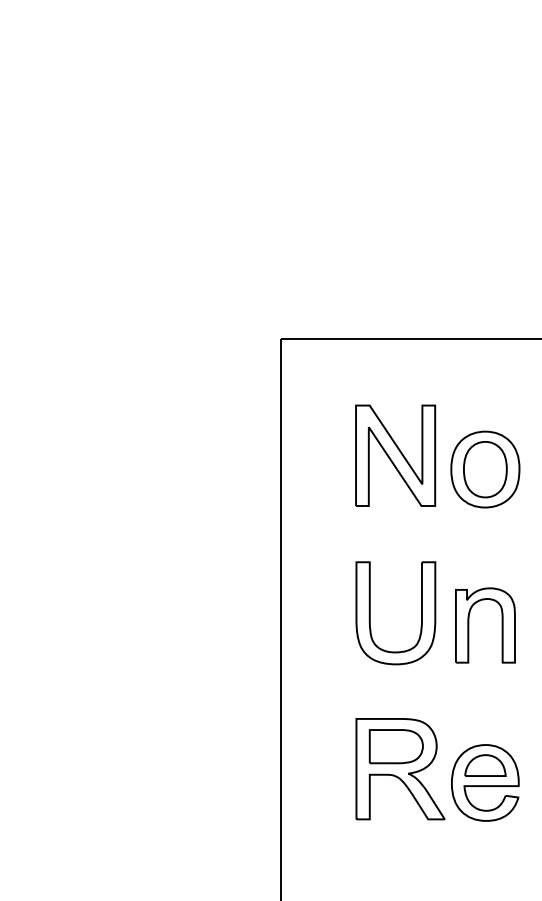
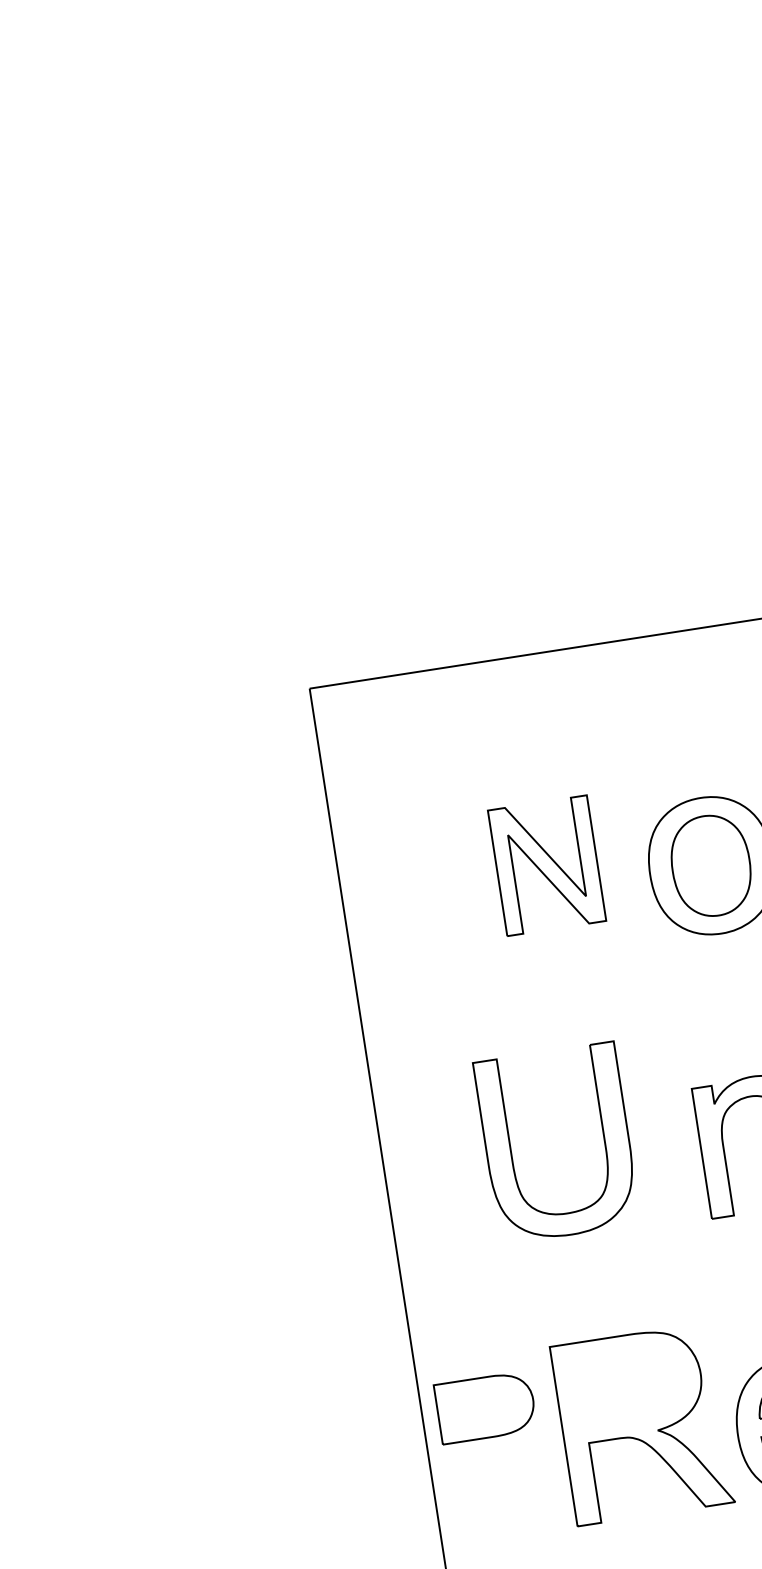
part: (395, 455) -> (546, 865), size x0.7
part: (370, 613) -> (512, 1150), moved
part: (395, 746) -> (484, 1407), moved

